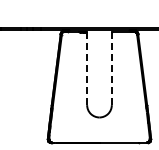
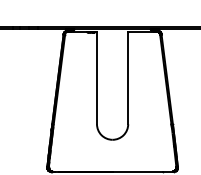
line: (87, 68) -> (97, 77), dashed -> solid
line: (111, 68) -> (127, 77), dashed -> solid

